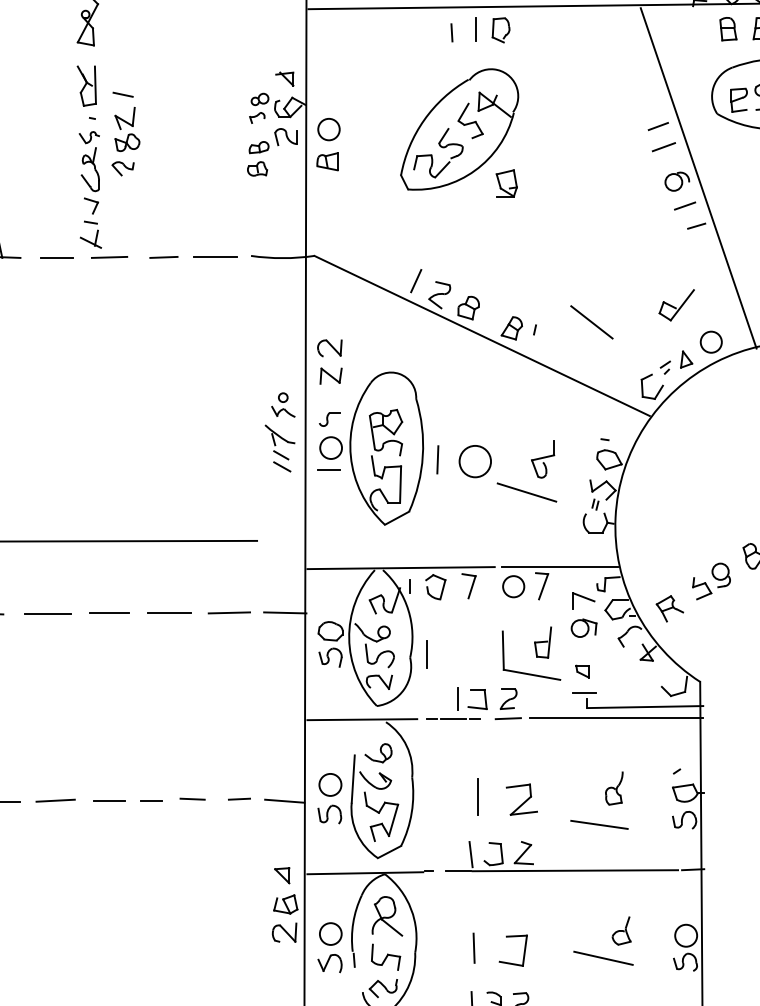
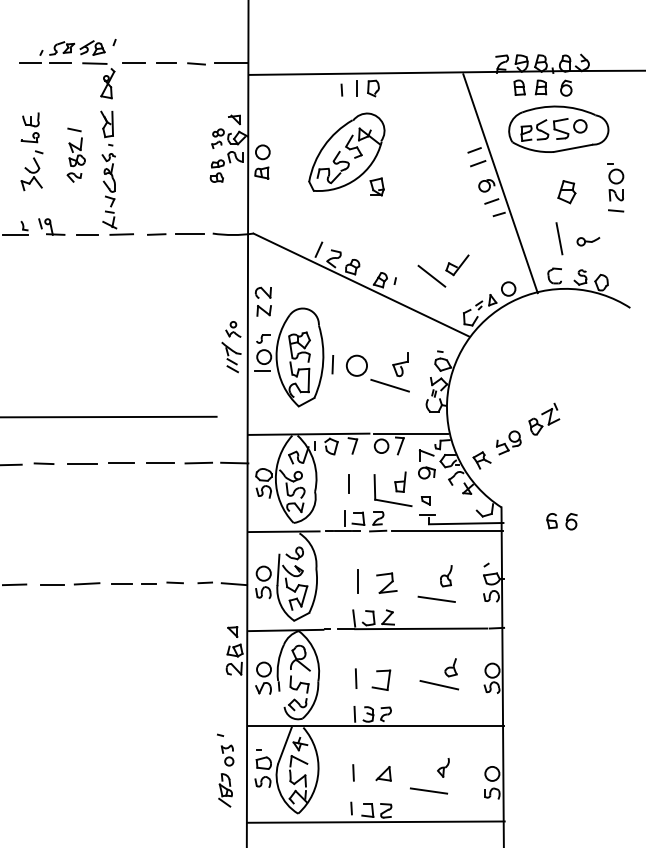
part: (124, 132) -> (75, 154), moved
part: (676, 305) -> (457, 265), moved
line: (426, 653) -> (348, 483), moved

